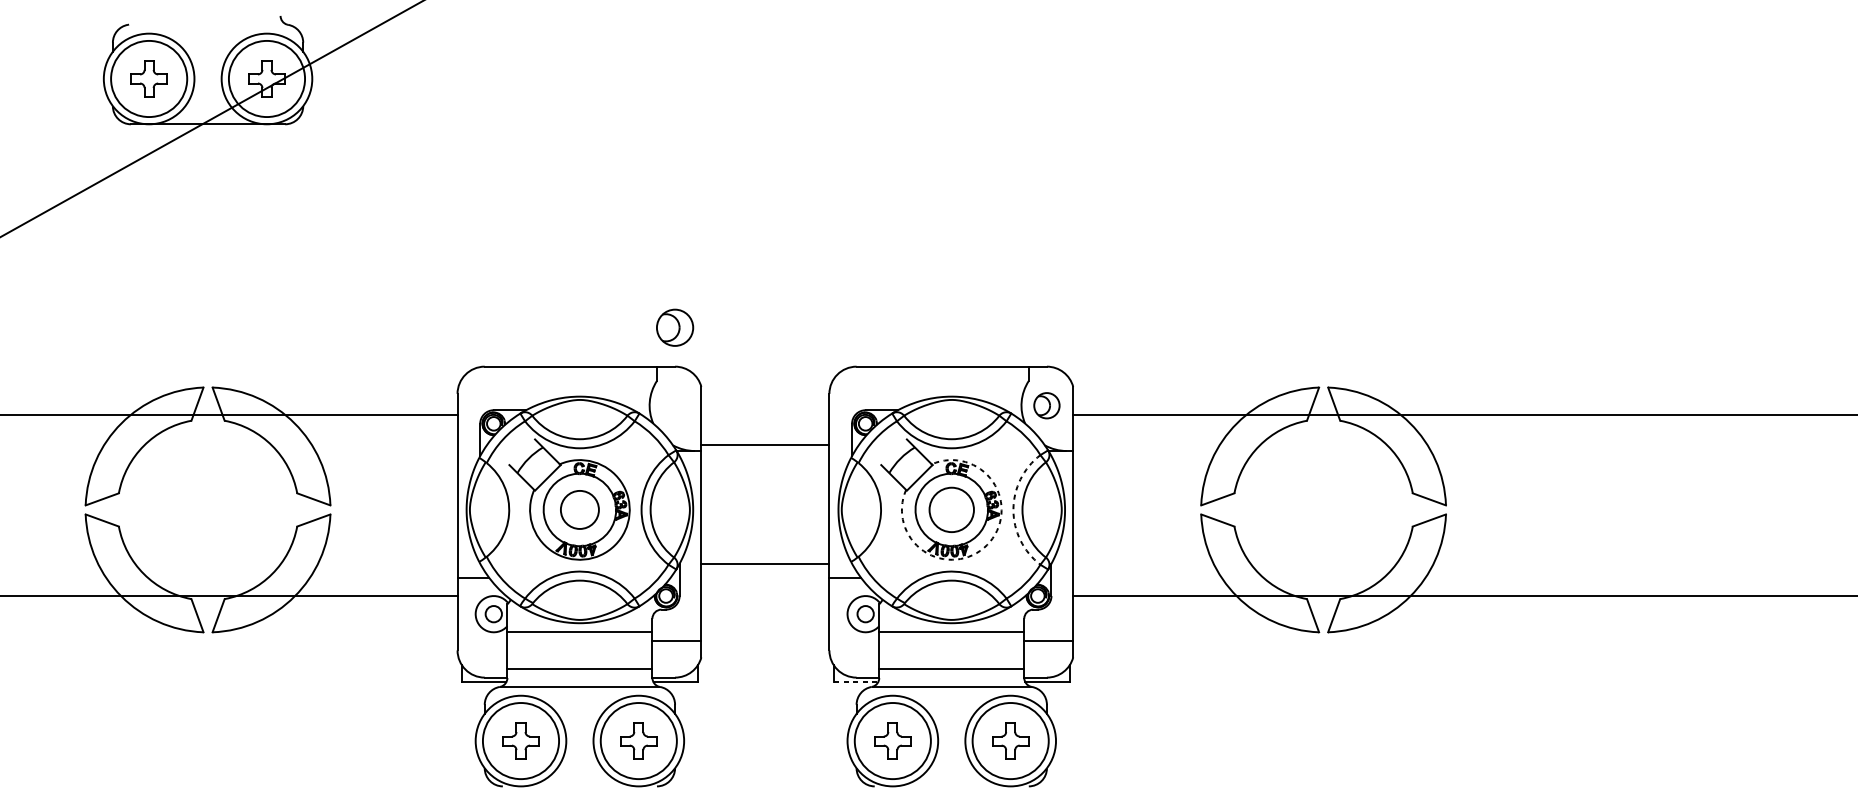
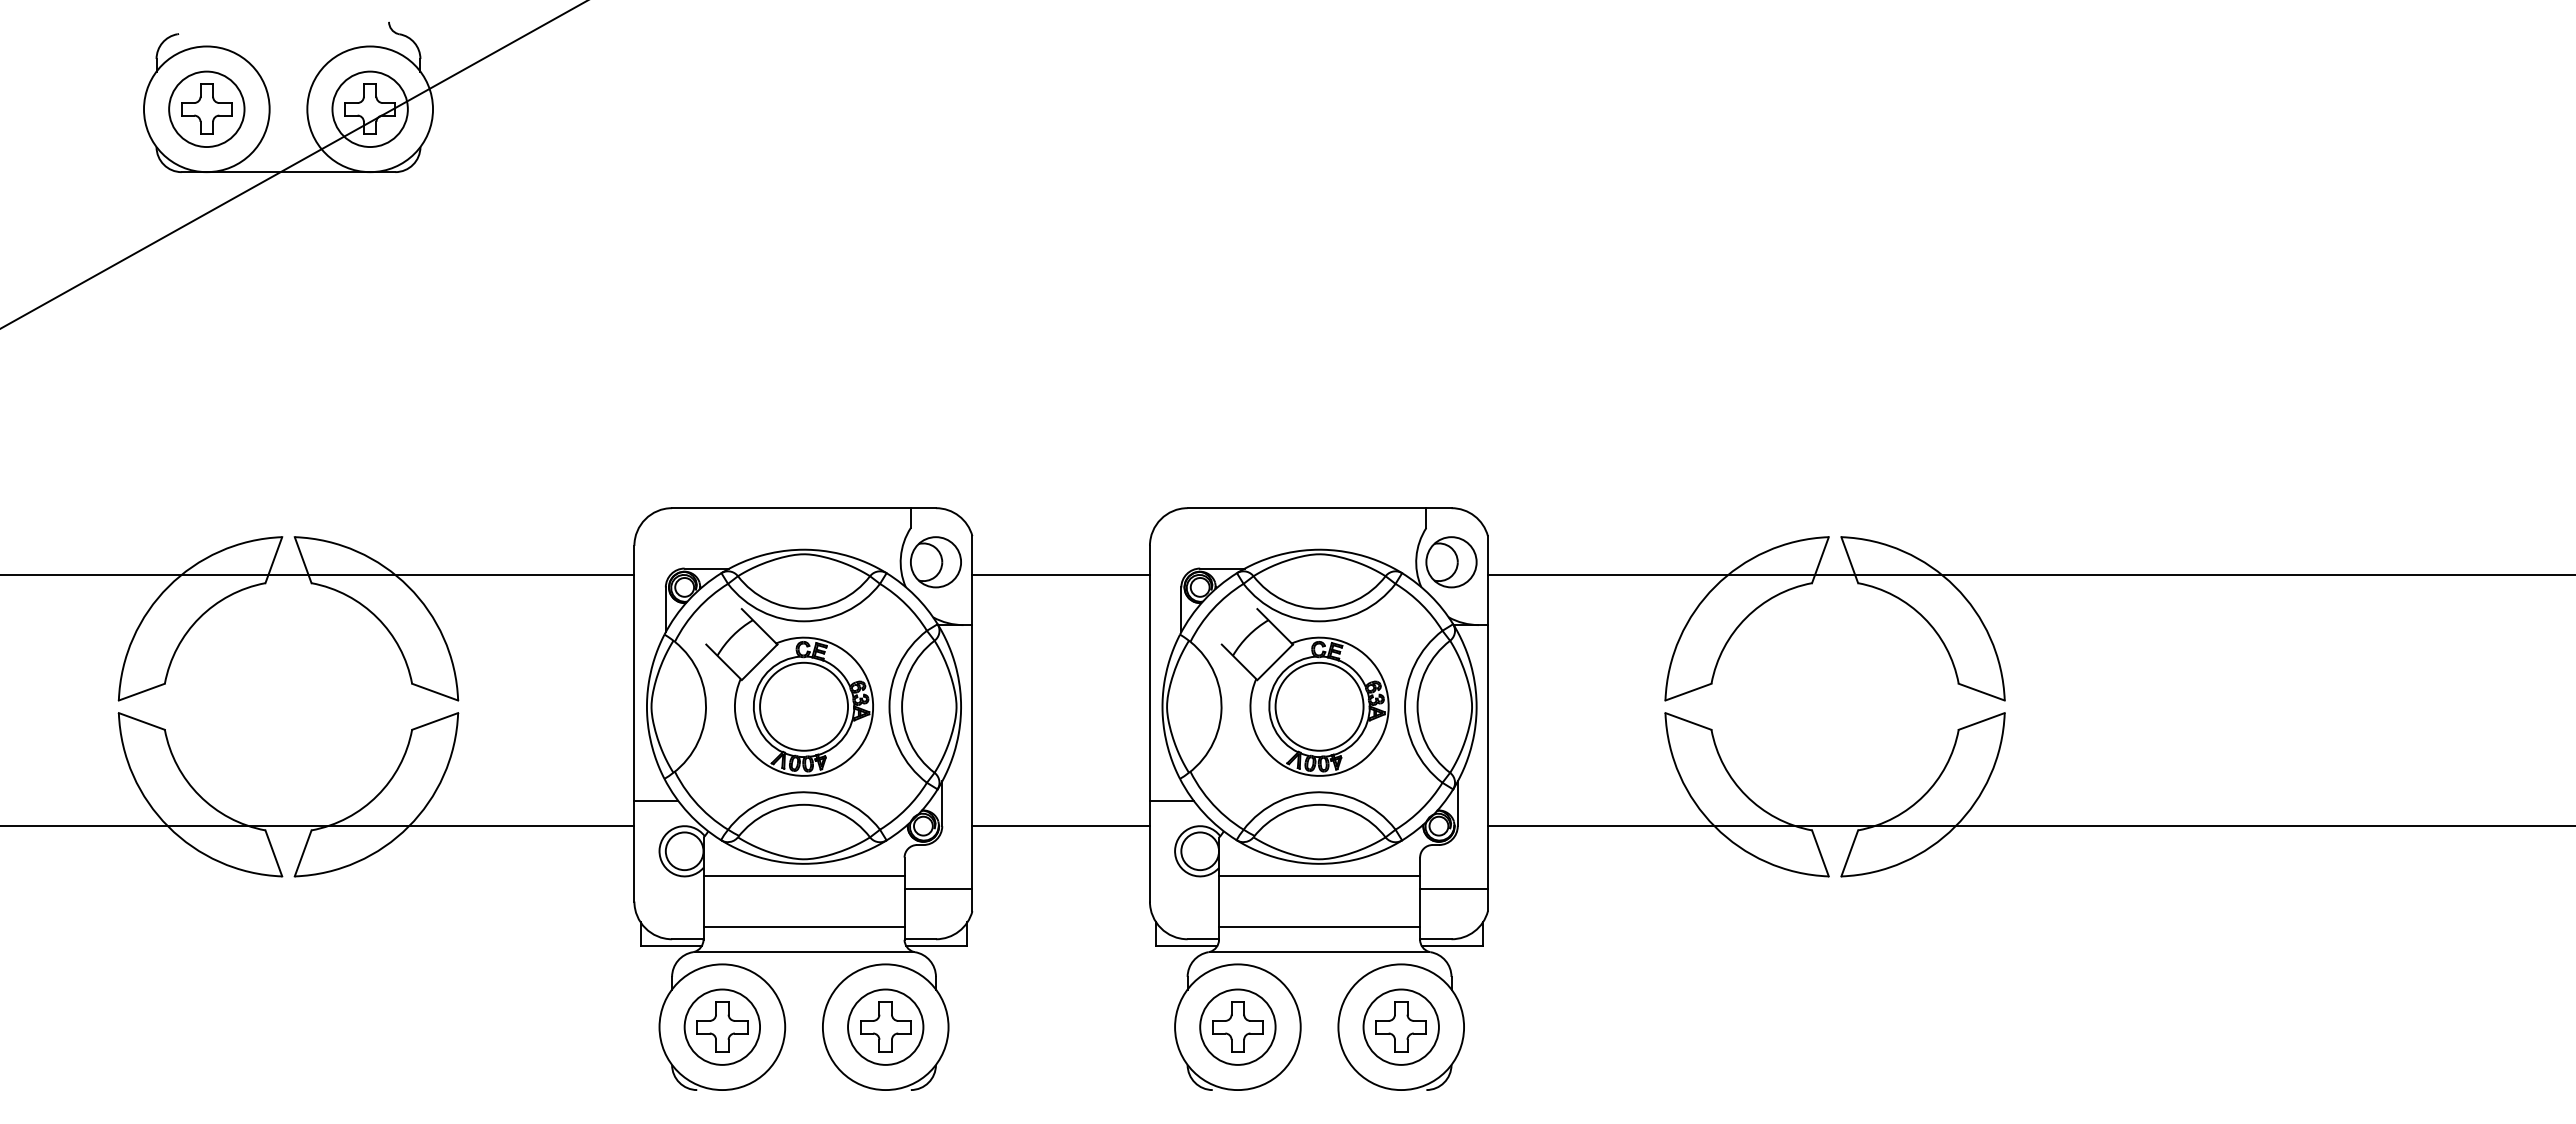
circle: (148, 79) -> (206, 109), size x0.71
circle: (266, 79) -> (369, 109), size x0.71
part: (674, 327) -> (935, 562), moved
part: (1046, 405) -> (1451, 562), size x1.43
line: (764, 444) -> (1060, 574), moved
circle: (580, 509) -> (804, 706), size x1.67
circle: (951, 509) -> (1319, 706), size x1.43
arc: (1013, 509) -> (1405, 706), dashed -> solid
arc: (987, 545) -> (1368, 755), dashed -> solid
line: (764, 564) -> (1060, 826), moved
circle: (493, 614) -> (684, 851), size x1.67
circle: (865, 614) -> (1200, 851), size x1.67
line: (855, 682) -> (1186, 945), dashed -> solid
circle: (521, 740) -> (722, 1026), size x0.71
circle: (638, 740) -> (885, 1026), size x0.71
circle: (892, 740) -> (1237, 1026), size x0.71
circle: (1010, 740) -> (1400, 1026), size x0.71

